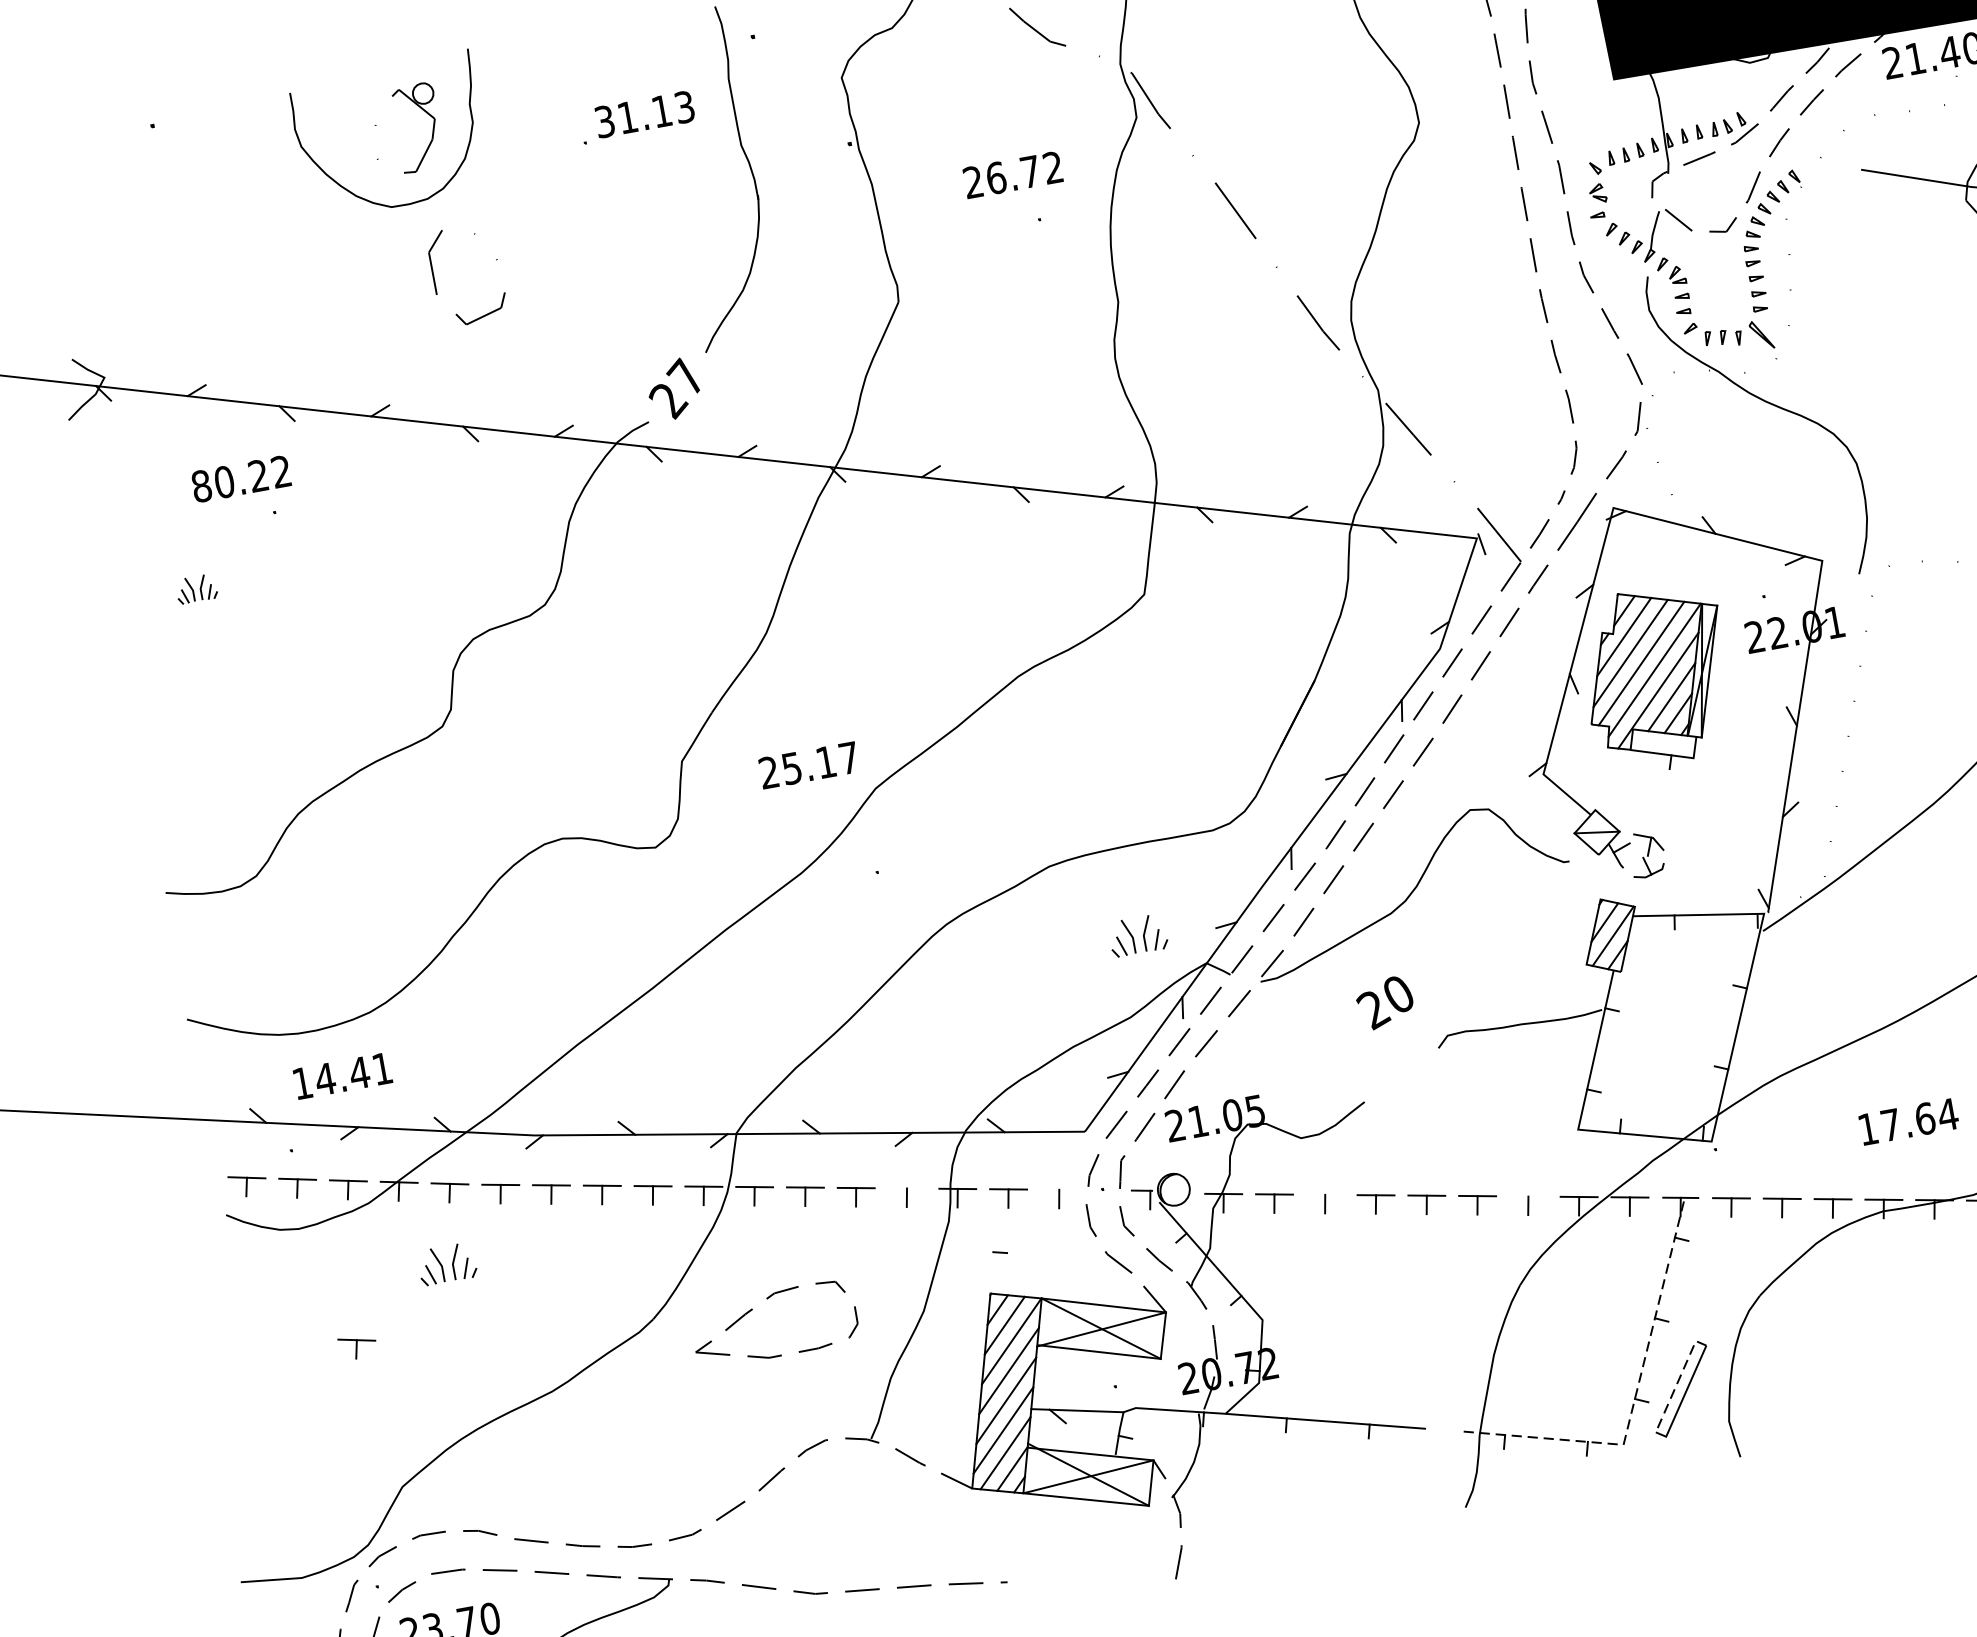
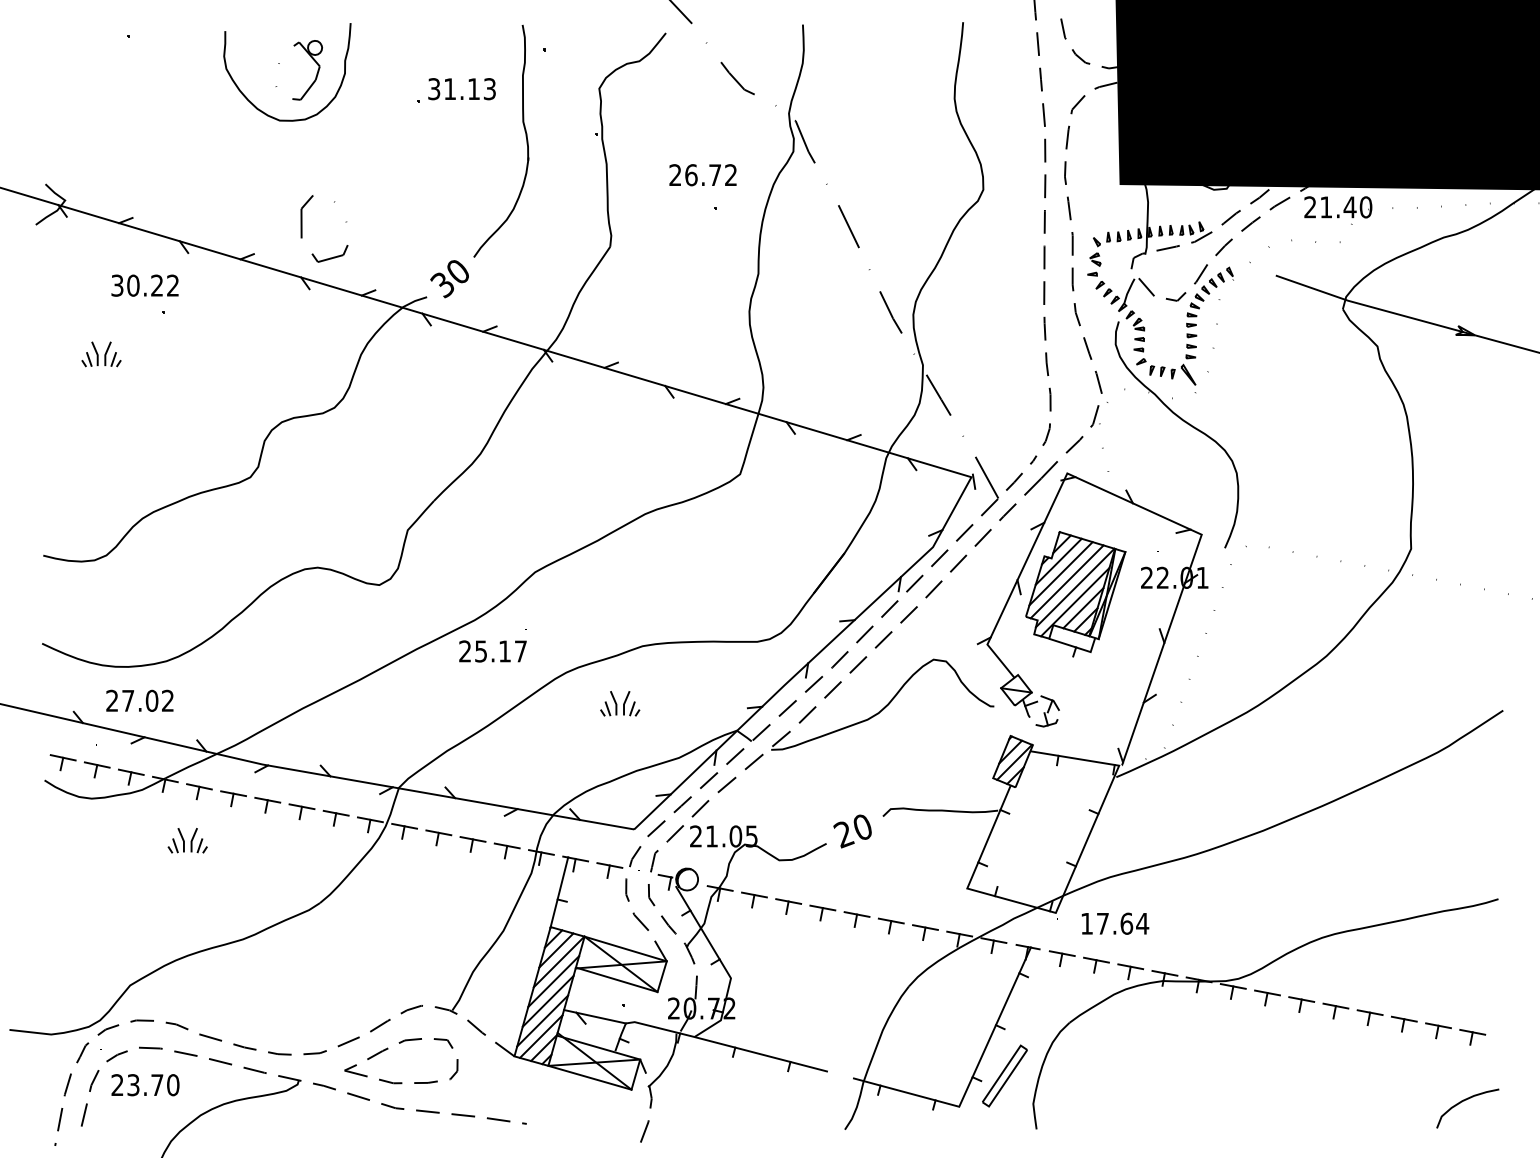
part: (495, 260) -> (345, 222), moved
text: (675, 387) -> (449, 277), 27 -> 30
text: (201, 486) -> (117, 285), 80.22 -> 30.22
part: (196, 589) -> (101, 354), size x1.43
text: (808, 765) -> (492, 651), moved
part: (1138, 935) -> (620, 703), moved
text: (1385, 1003) -> (852, 831), moved
text: (341, 1075) -> (139, 700), 14.41 -> 27.02
text: (1909, 1121) -> (1115, 923), moved
line: (905, 1188) -> (506, 845), added
line: (1058, 1189) -> (609, 865), added
line: (1325, 1194) -> (788, 901), added
line: (1528, 1196) -> (925, 927), added
line: (994, 1241) -> (559, 892), added
part: (753, 1310) -> (388, 1049), moved
part: (358, 1346) -> (117, 885), removed
line: (1679, 1381) -> (1004, 1070), dashed -> solid
line: (1634, 1399) -> (972, 1077), dashed -> solid

